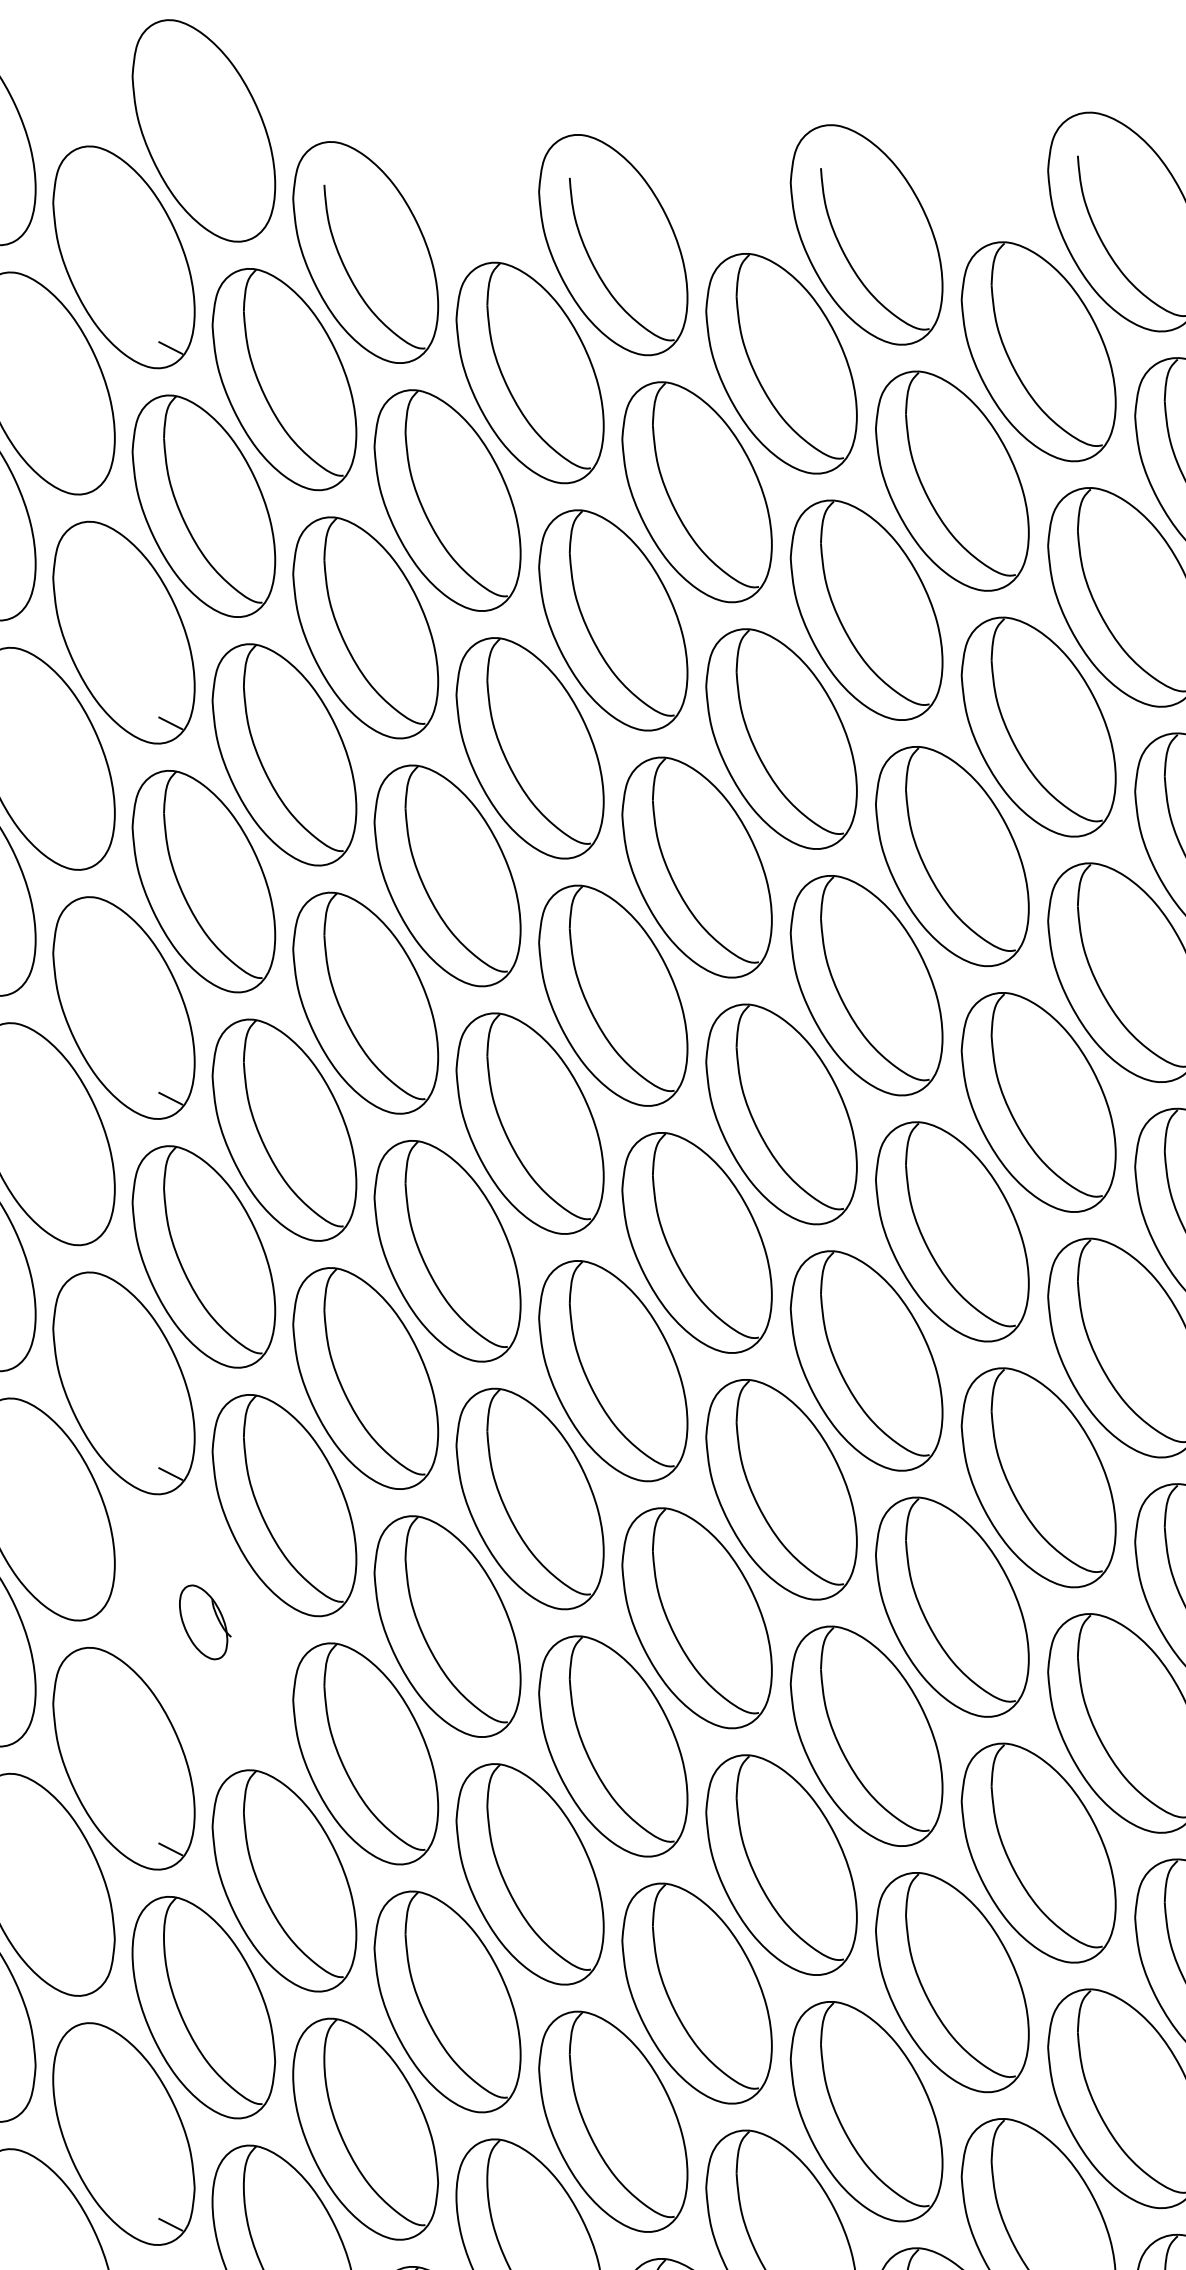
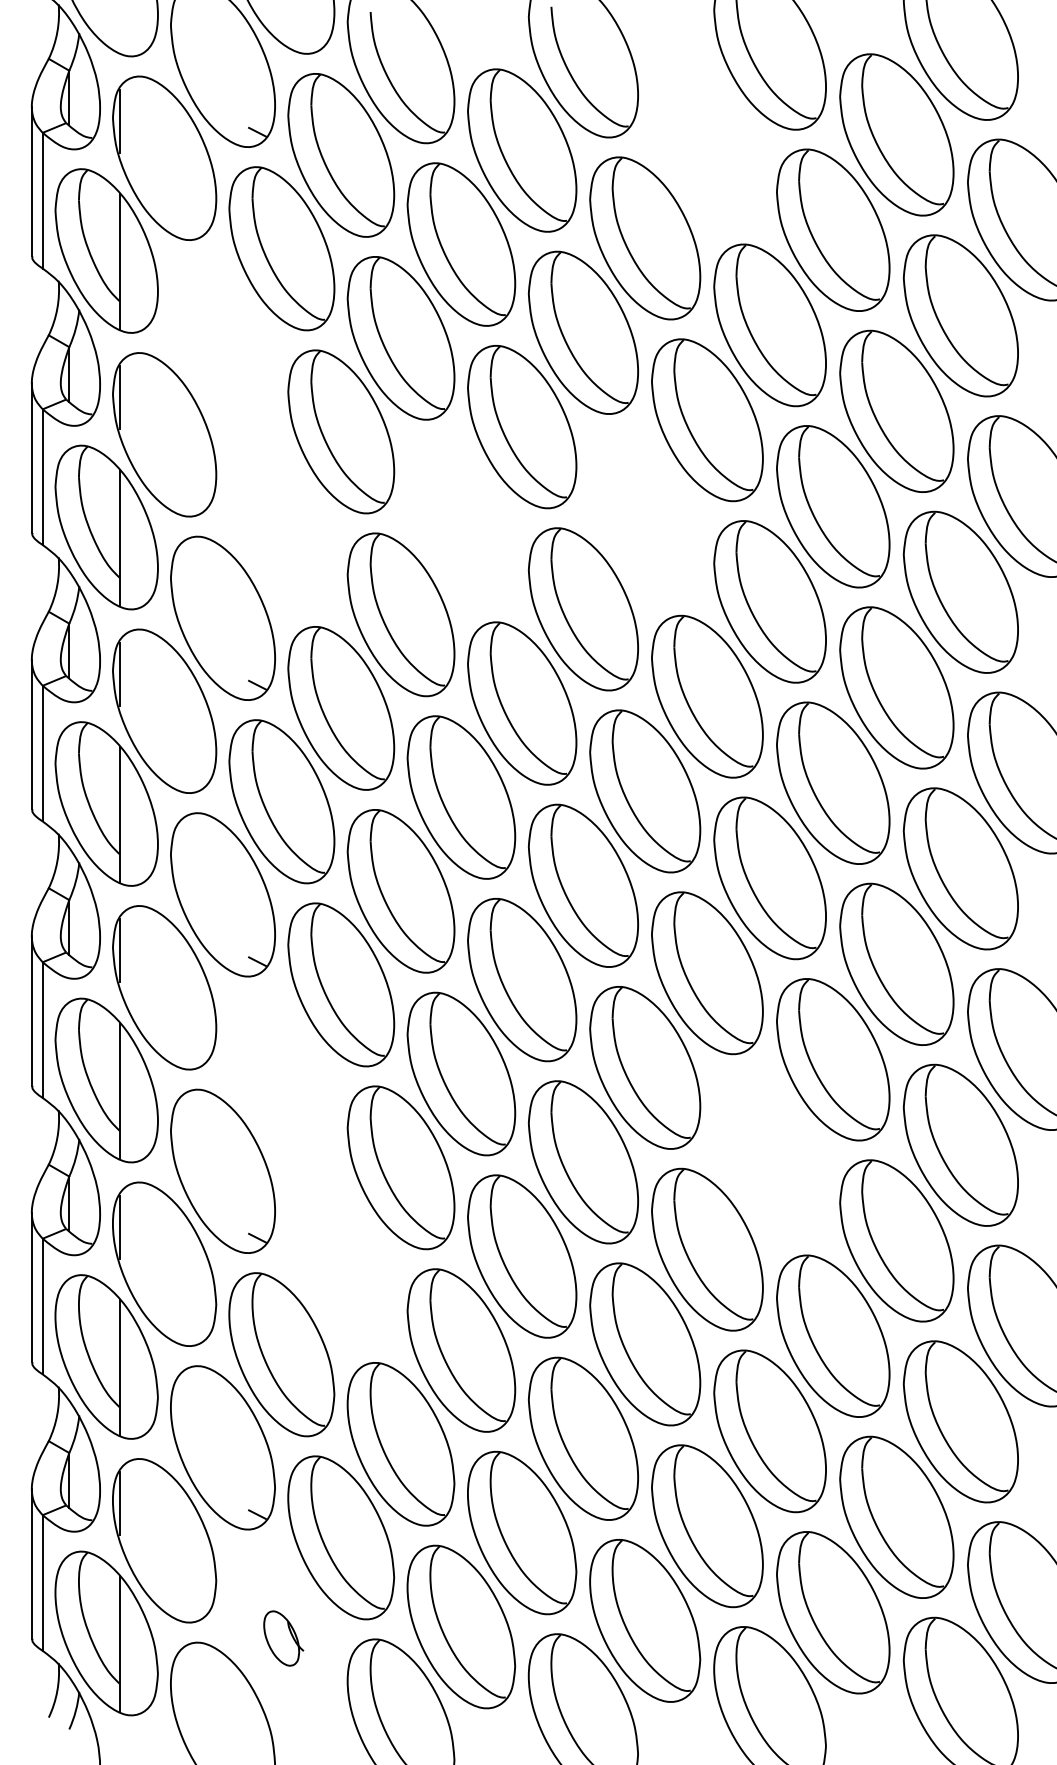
part: (781, 363) -> (707, 143), removed
part: (123, 632) -> (222, 341), removed
part: (697, 867) -> (645, 514), removed
part: (447, 875) -> (461, 520), removed
part: (203, 880) -> (281, 524), removed
part: (204, 1621) -> (282, 1070), removed
part: (865, 1735) -> (769, 1154), removed
part: (284, 1881) -> (341, 1261), removed

